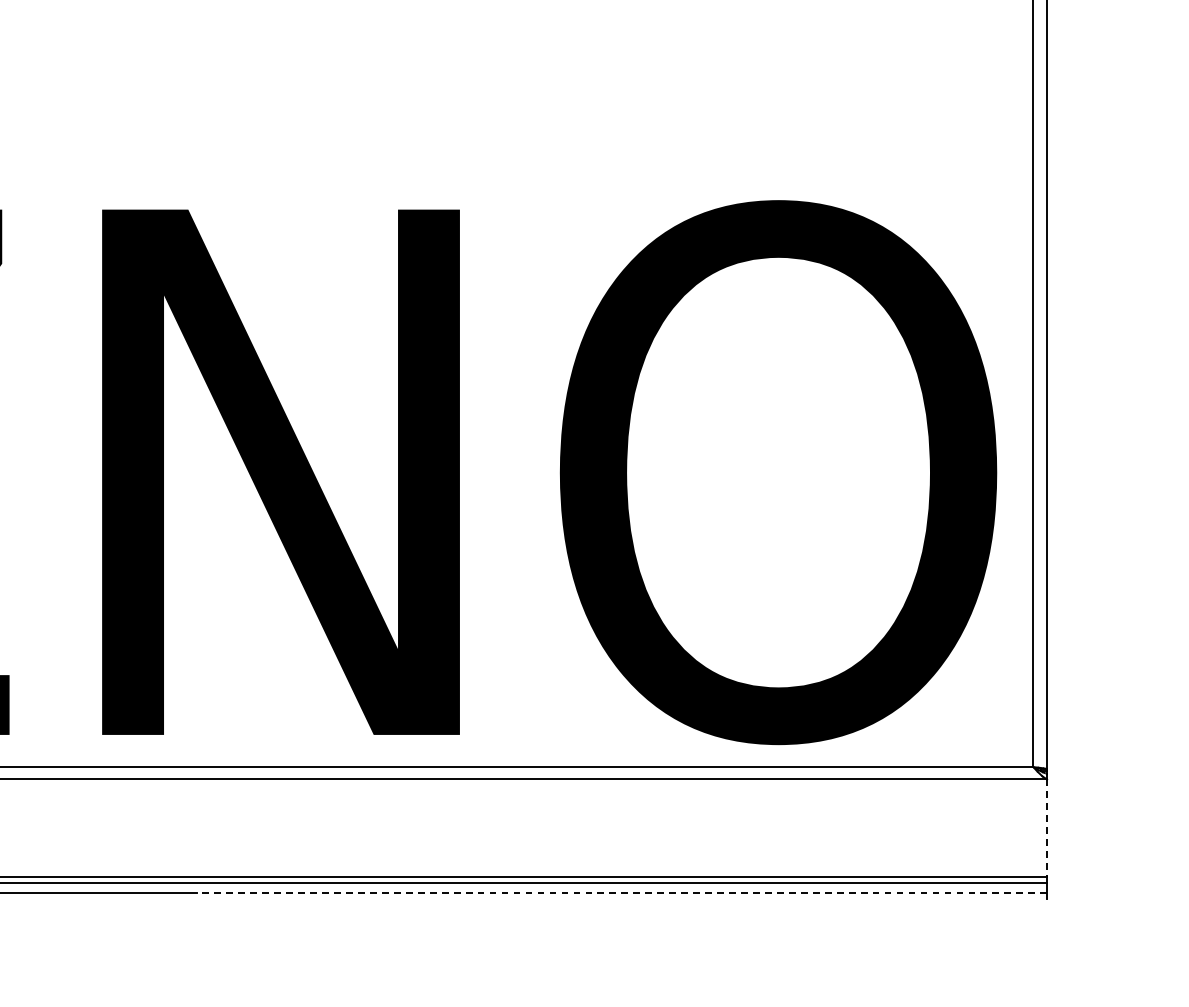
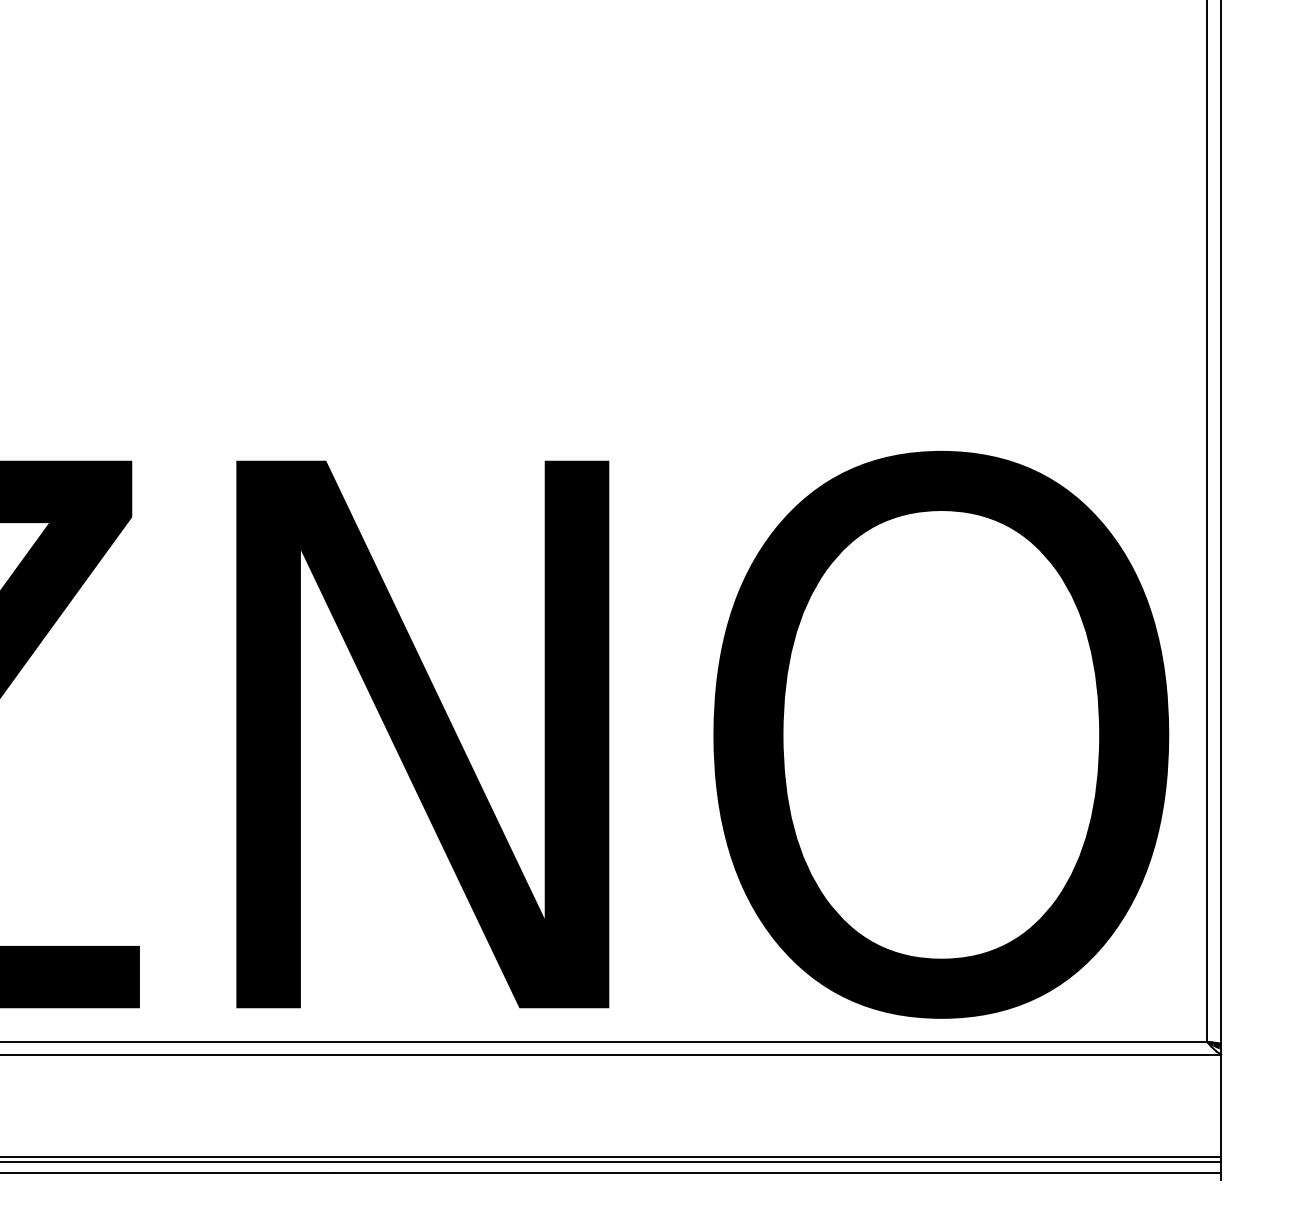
line: (1047, 831) -> (1221, 1108), dashed -> solid
line: (621, 892) -> (777, 1172), dashed -> solid

